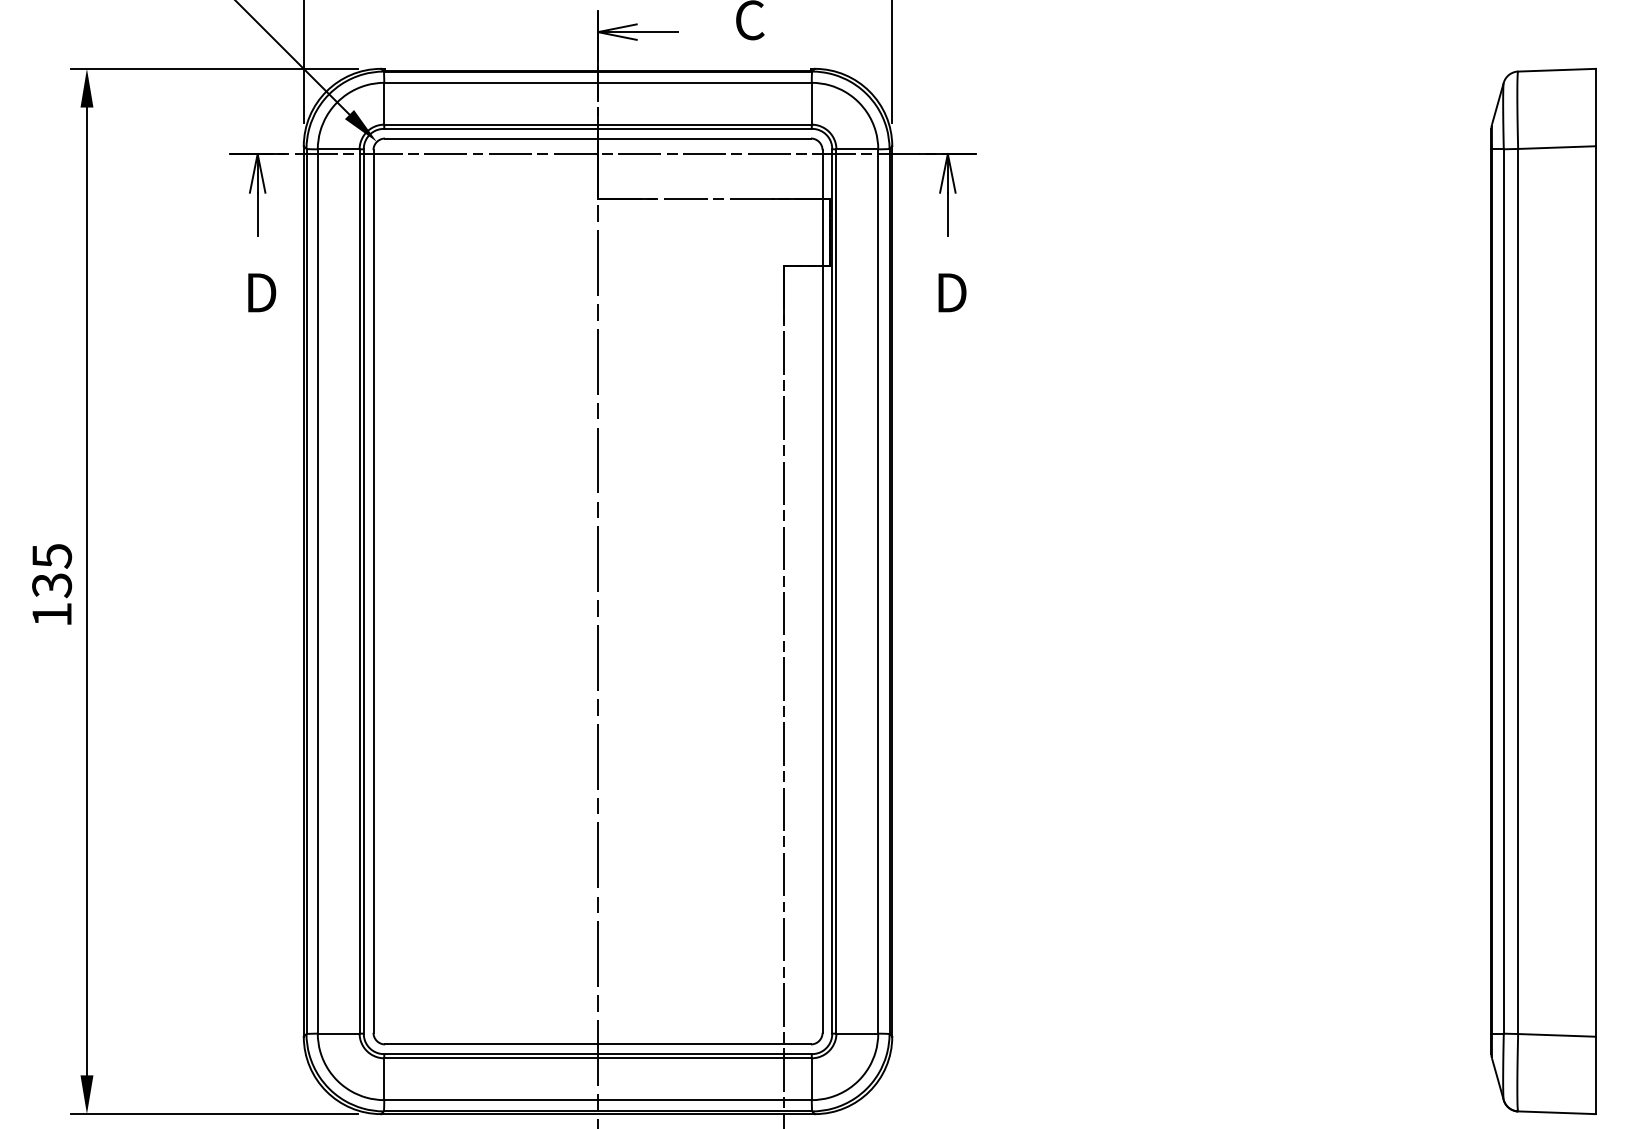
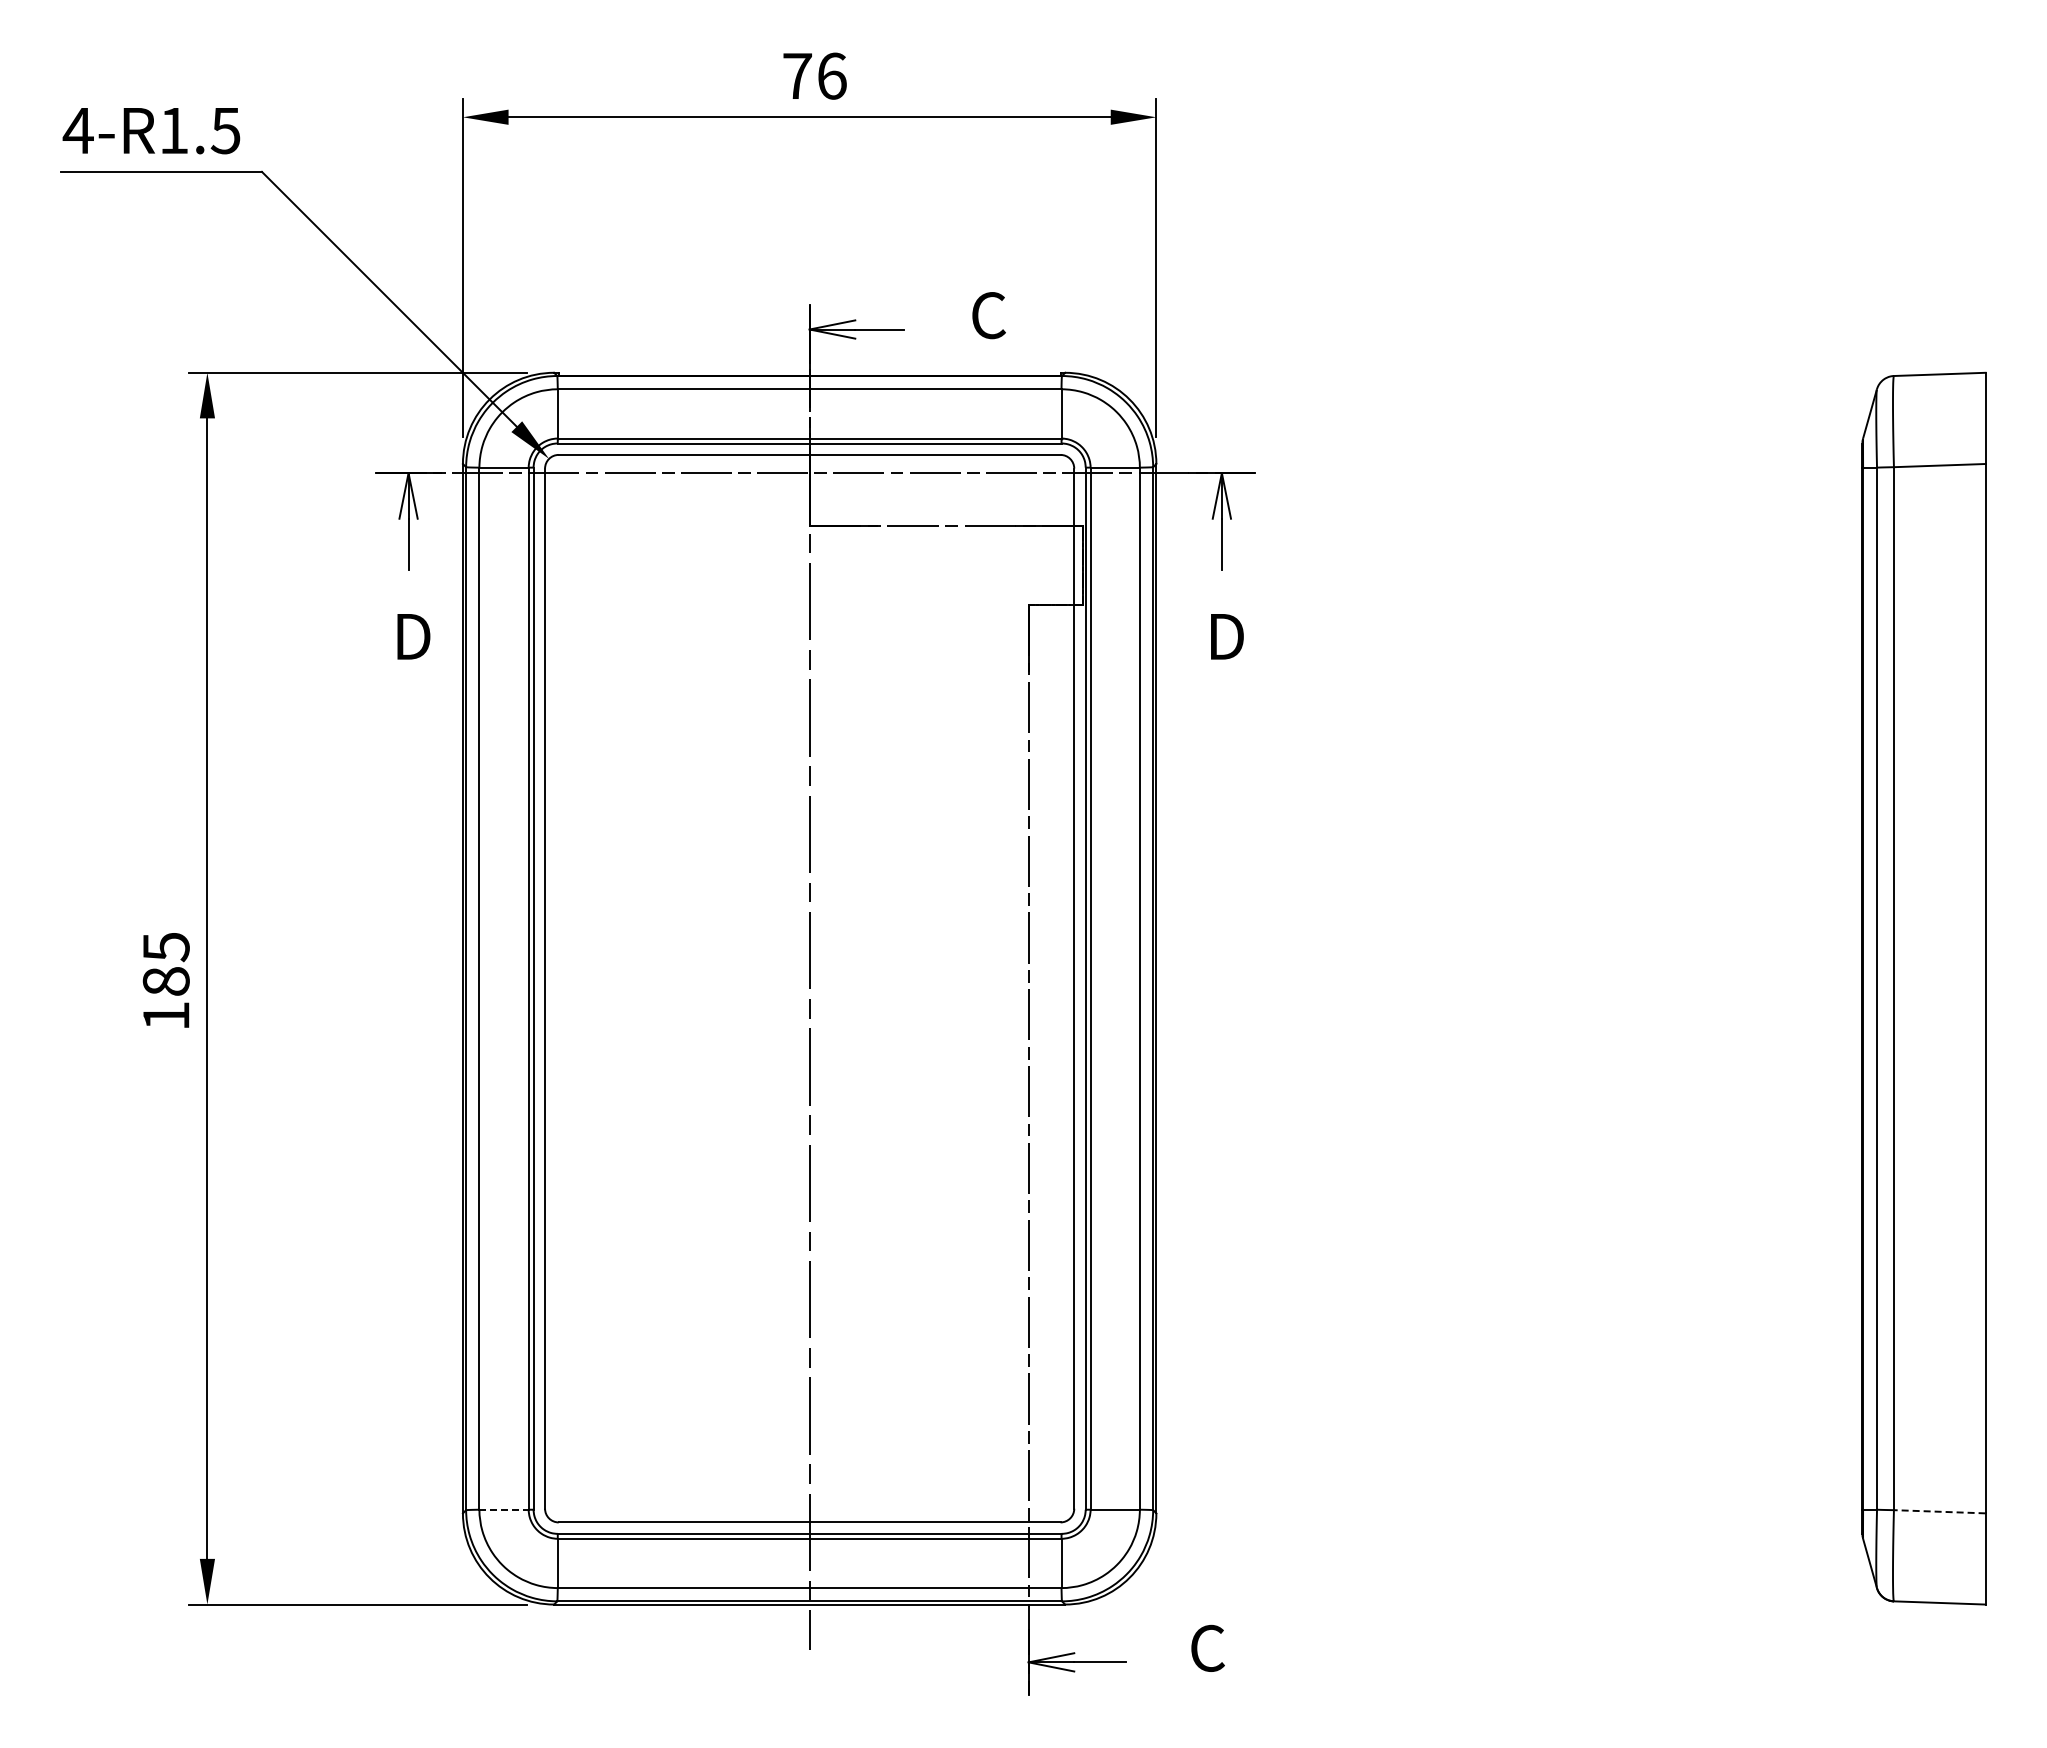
text: (51, 585) -> (165, 981), 135 -> 185
line: (339, 1033) -> (504, 1509), solid -> dashed
line: (1556, 1035) -> (1939, 1511), solid -> dashed

